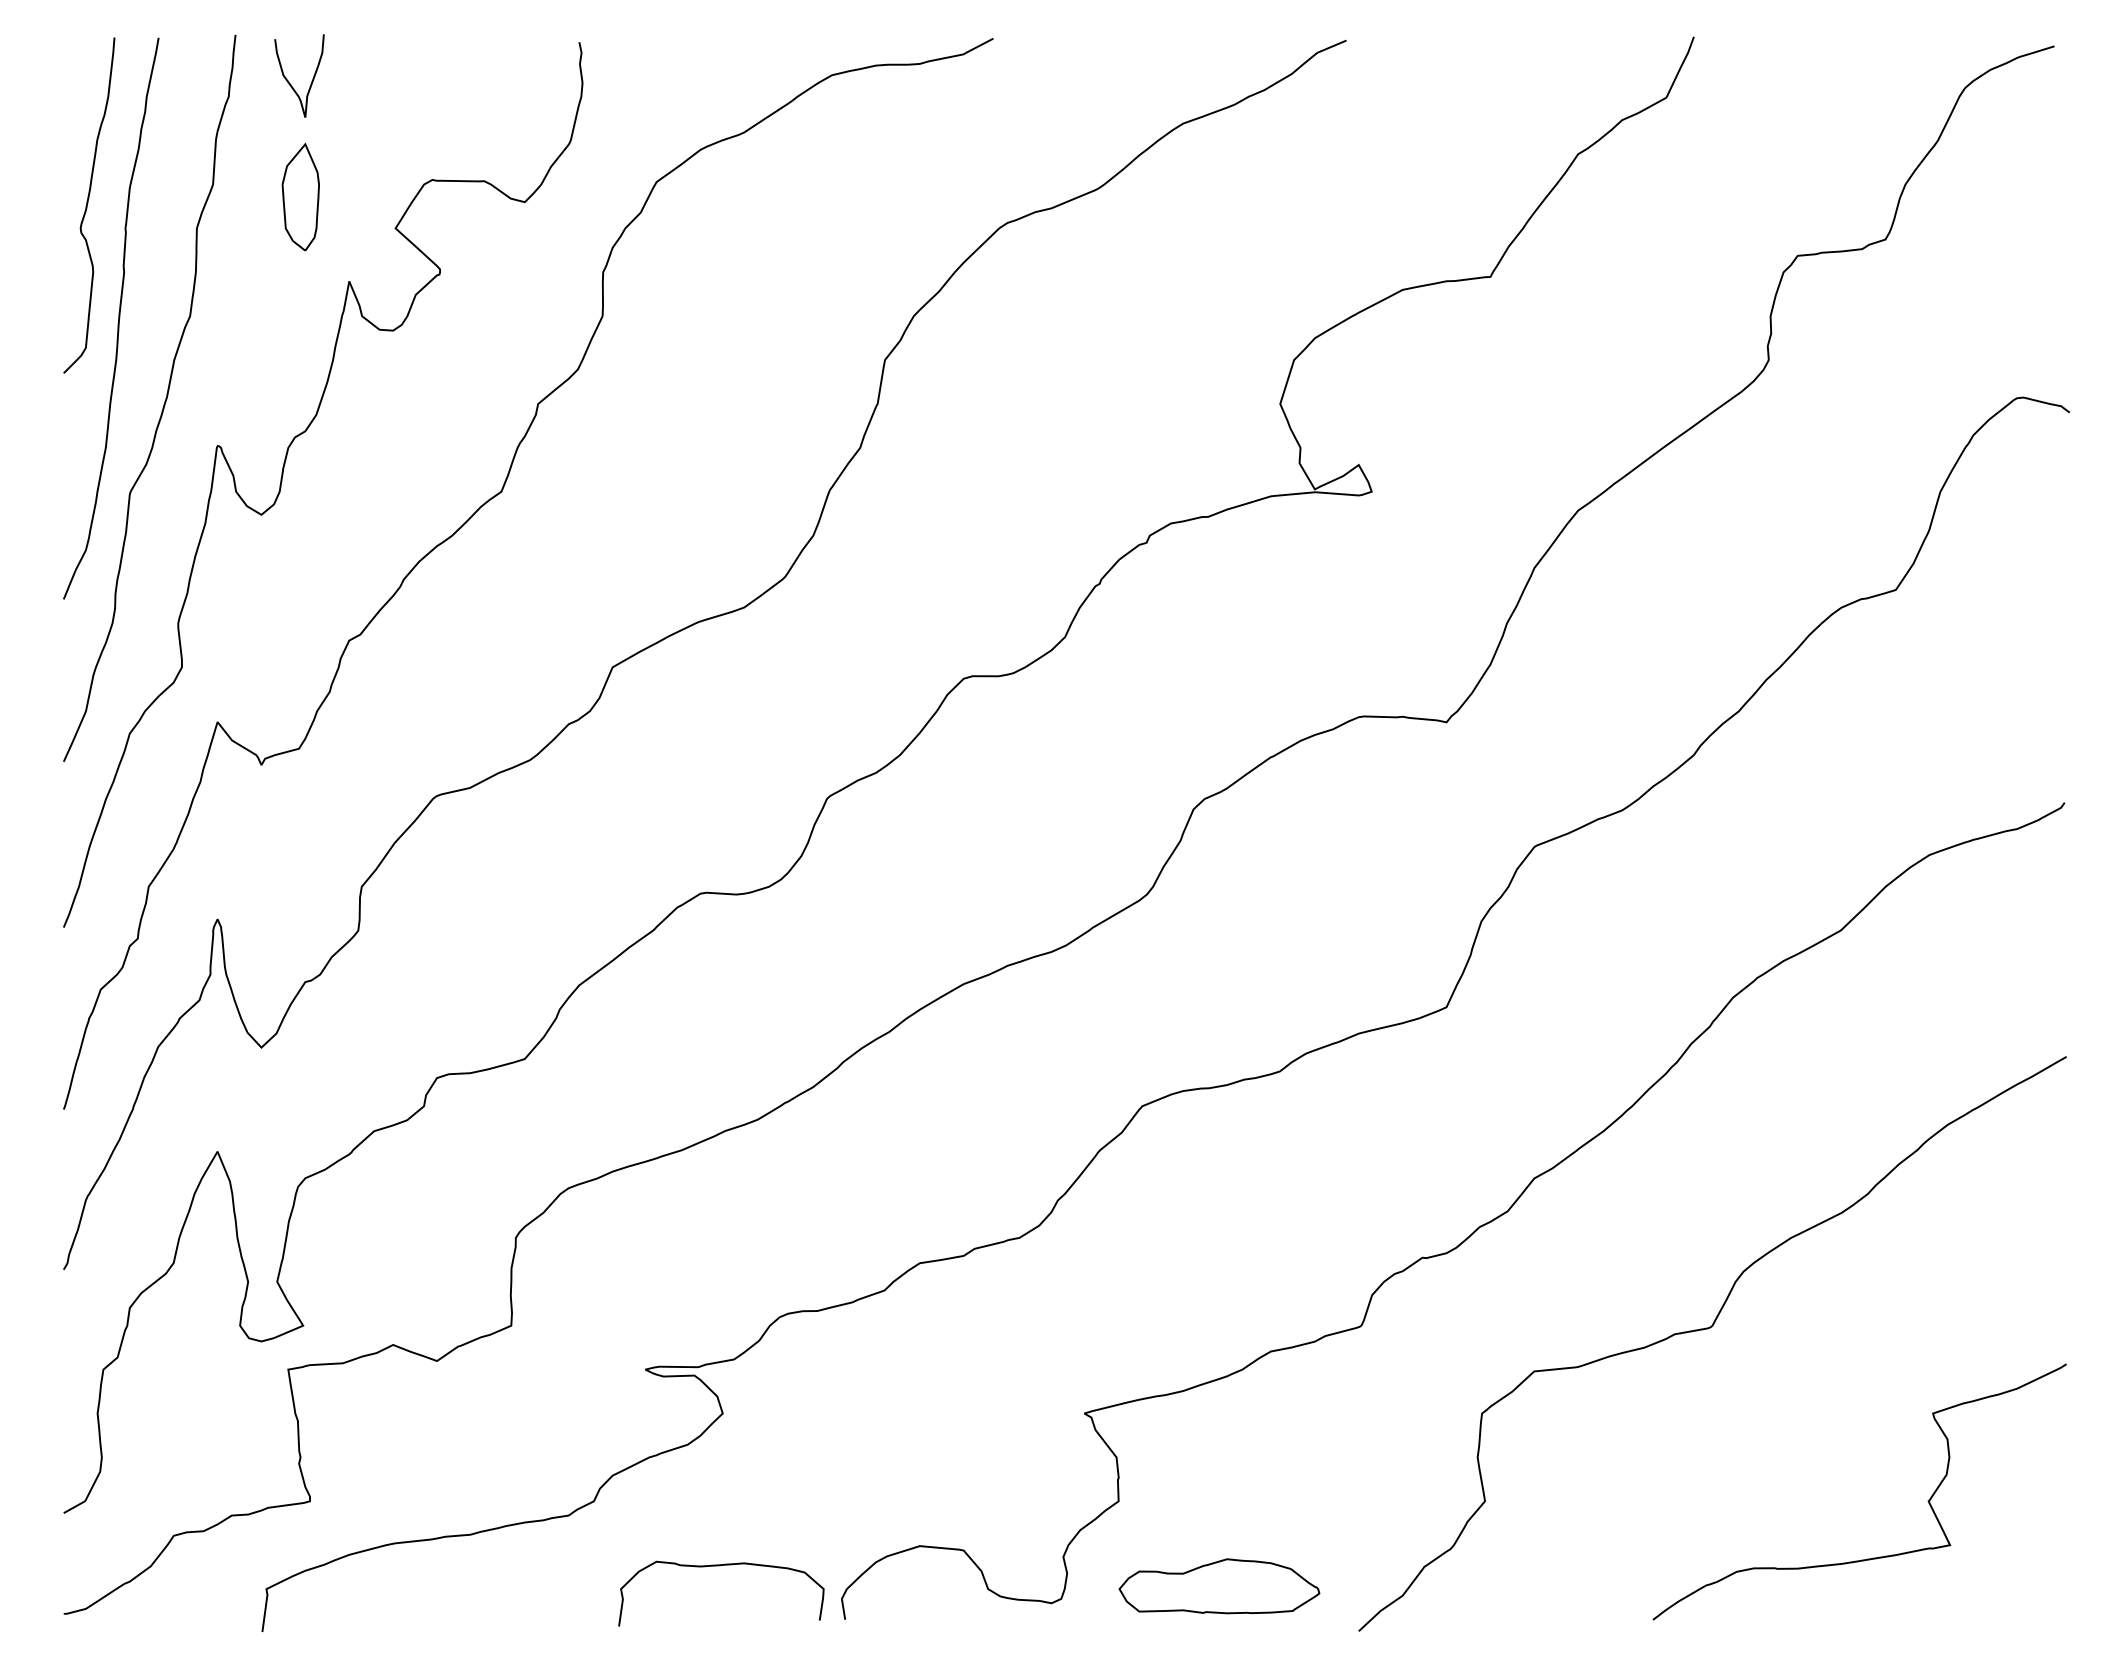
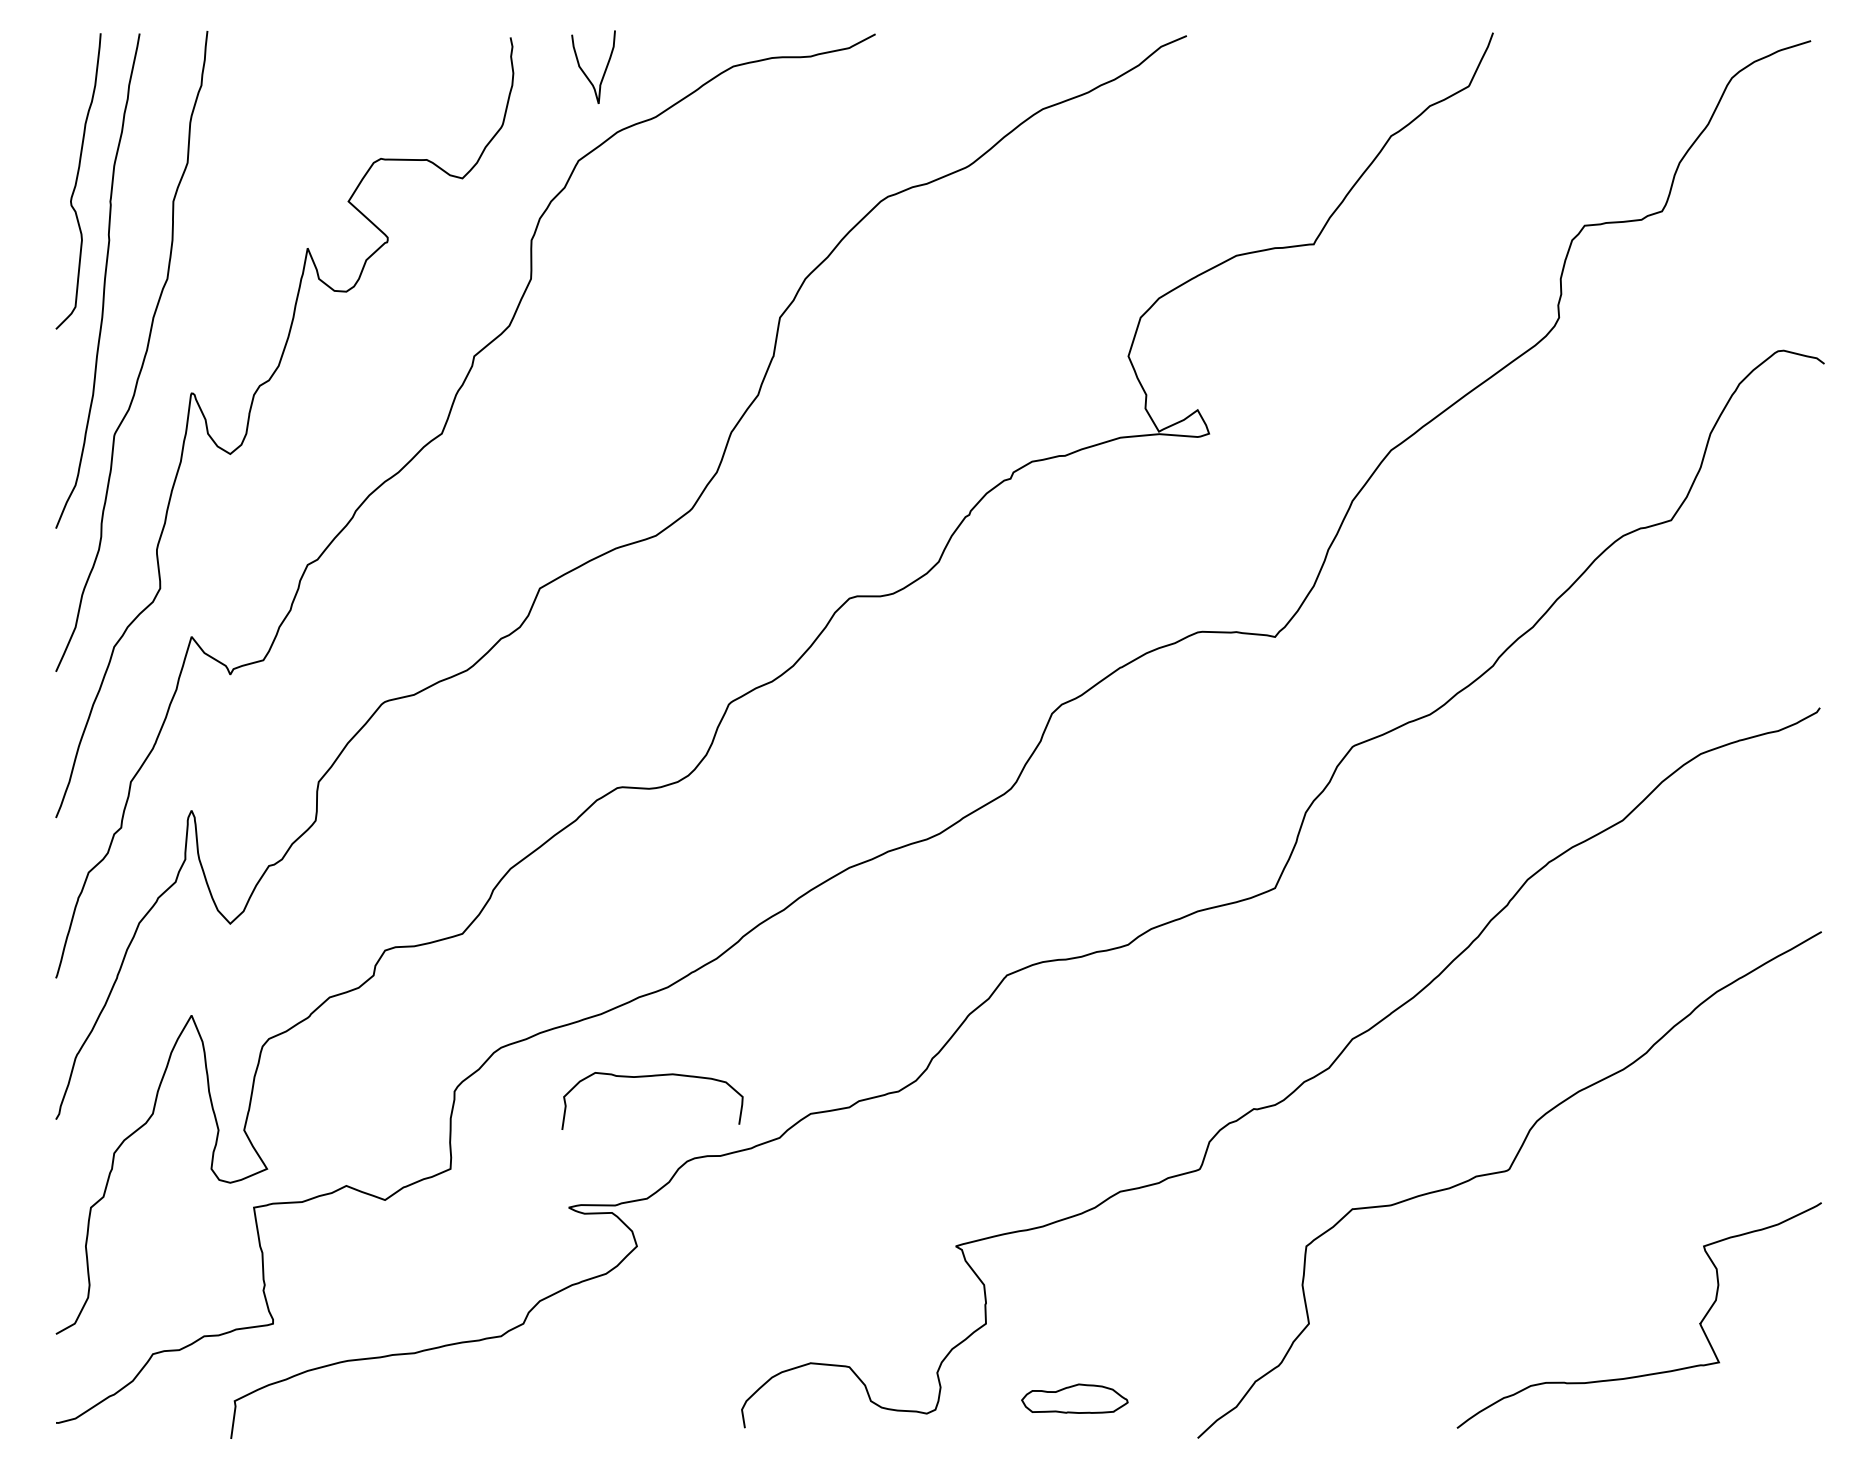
curve: (290, 83) -> (585, 73), moved
part: (300, 196) -> (264, 173), removed
curve: (720, 1566) -> (651, 1077), moved
part: (1219, 1586) -> (1074, 1398), size x0.6

